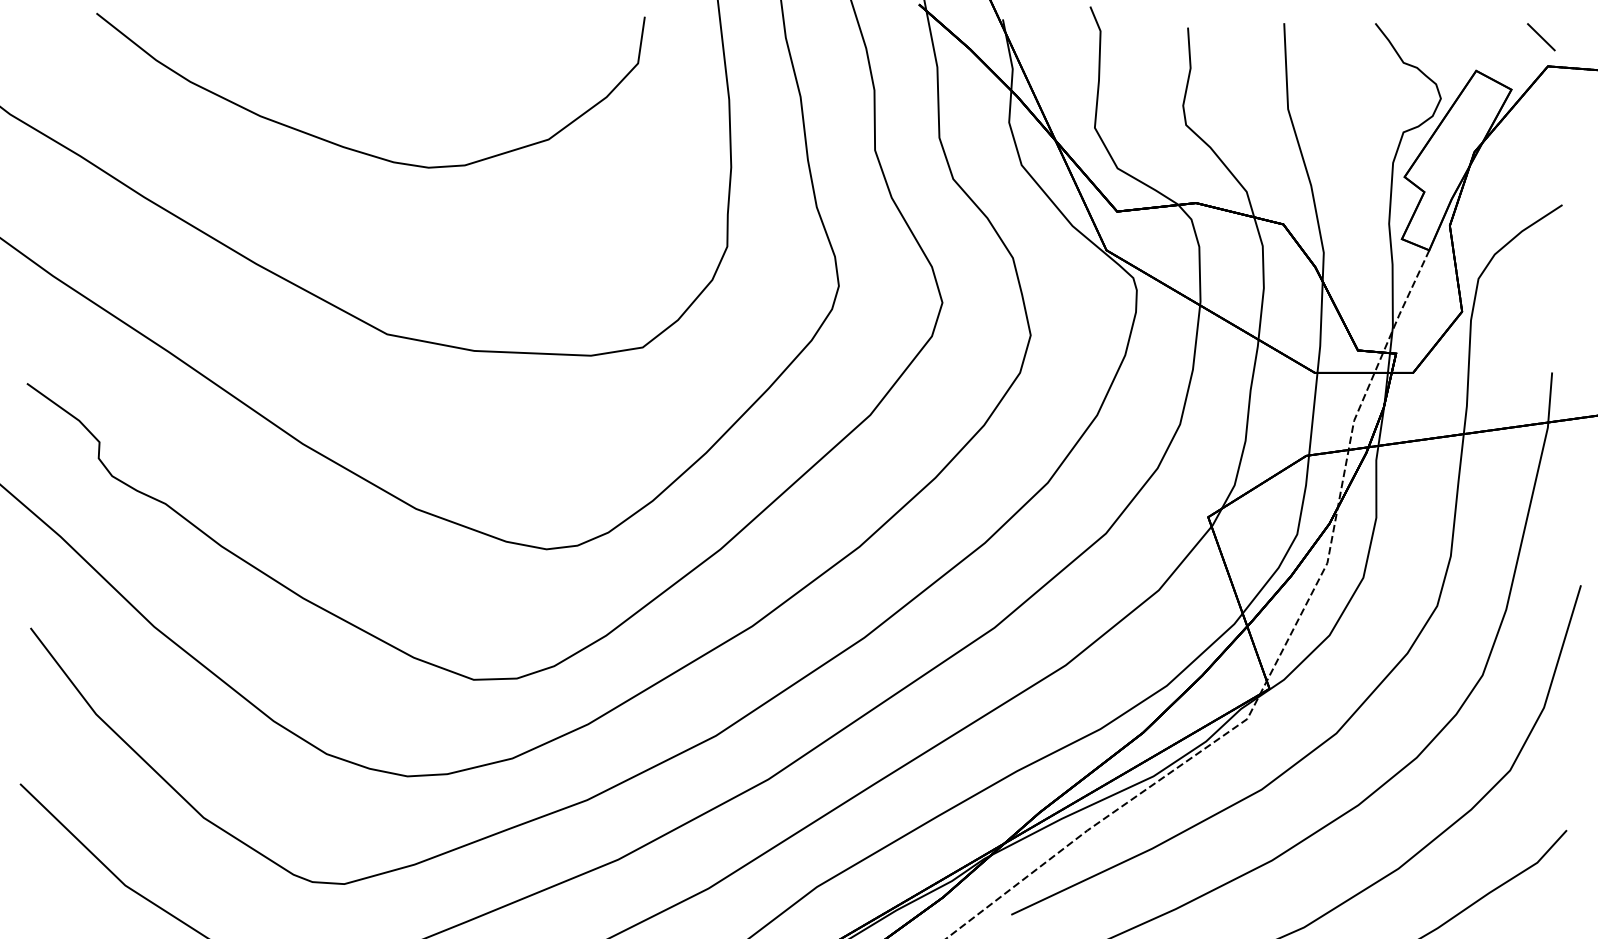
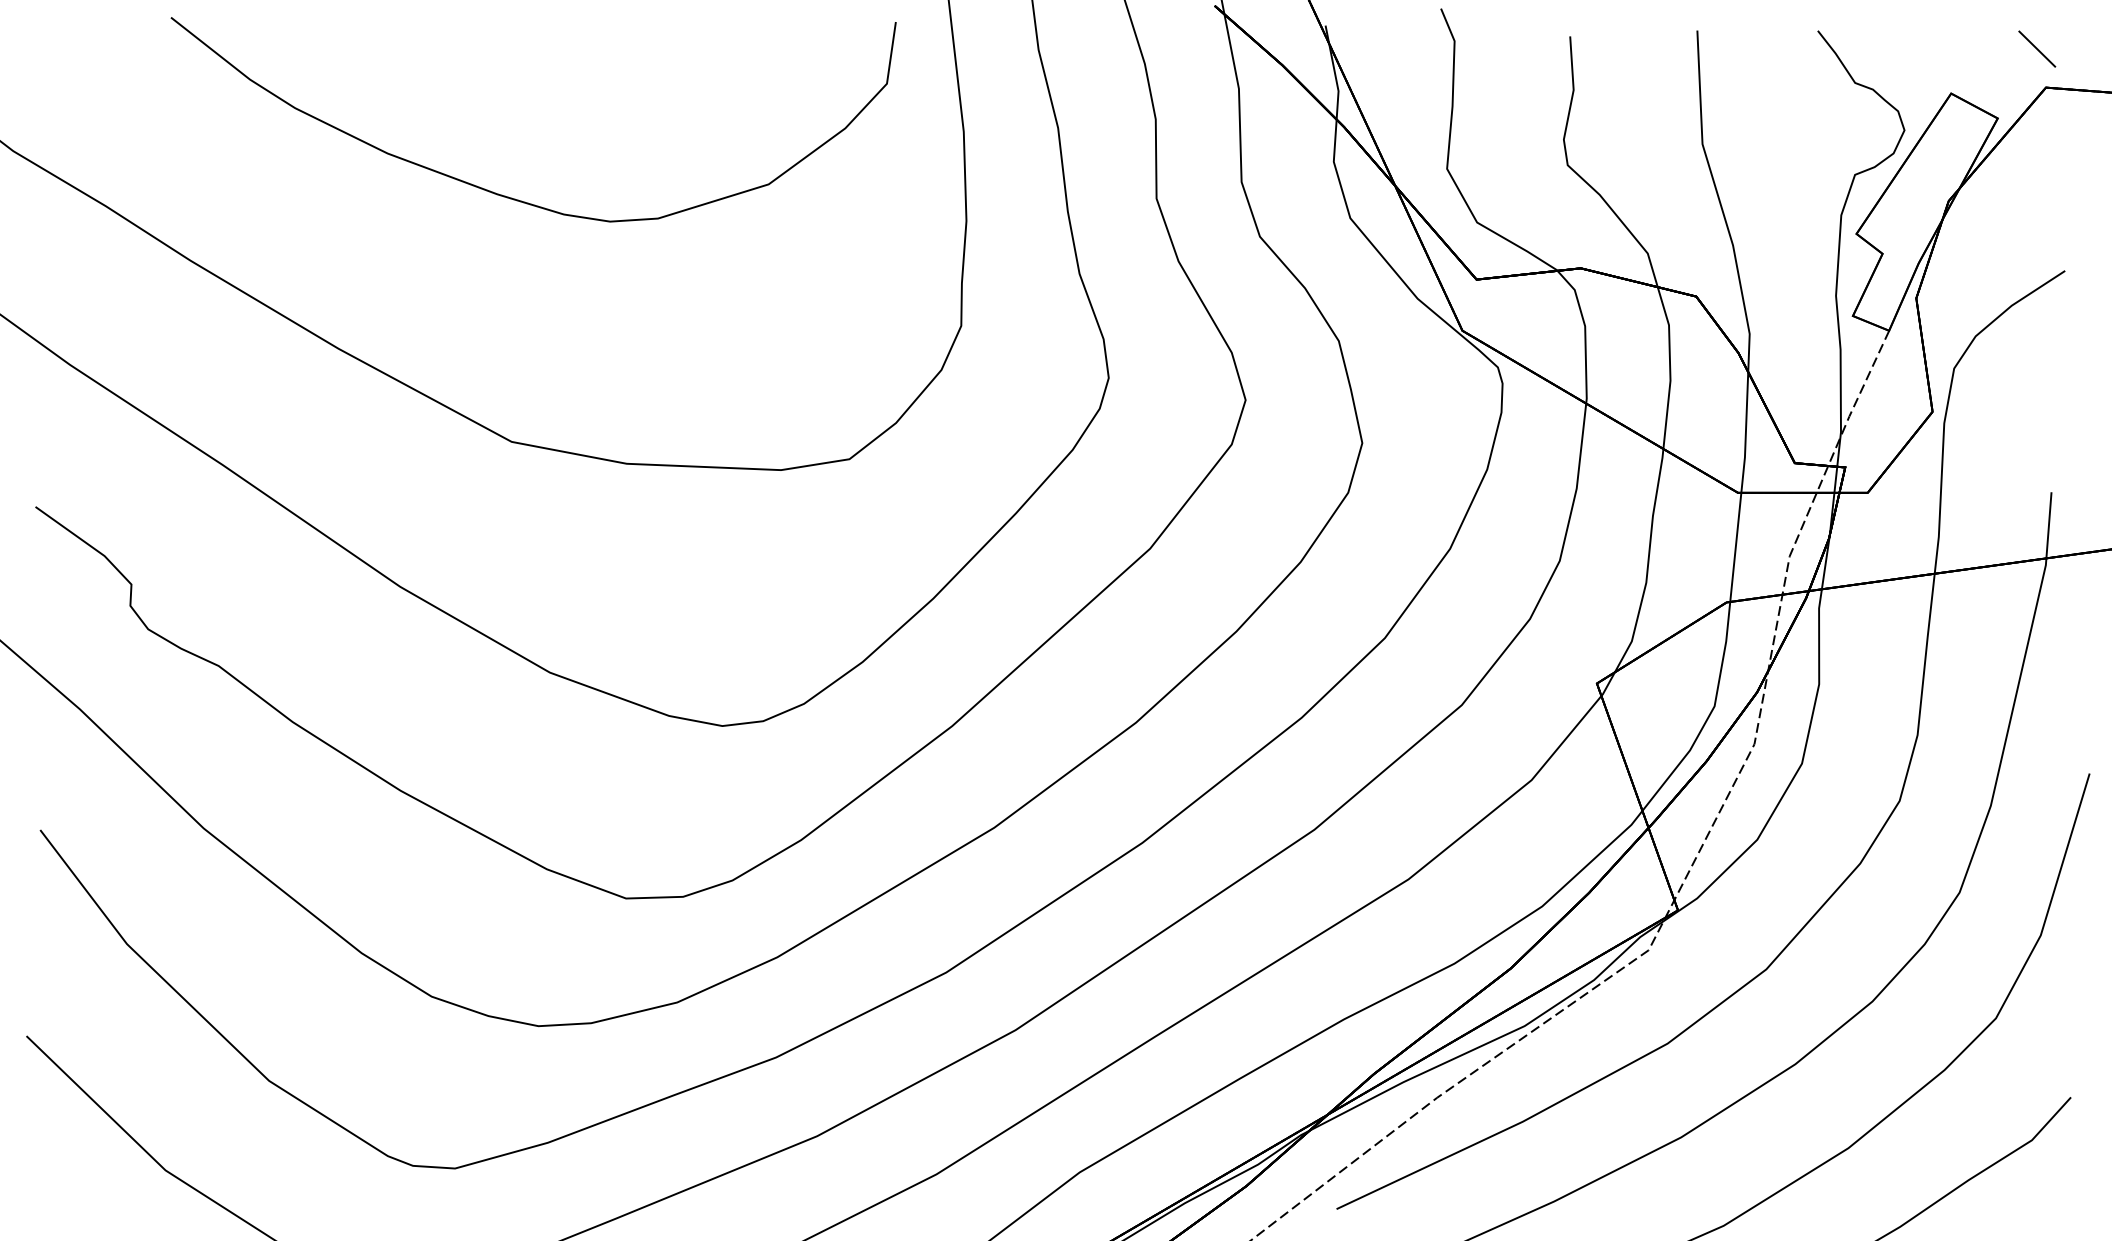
part: (352, 148) -> (509, 196), moved

